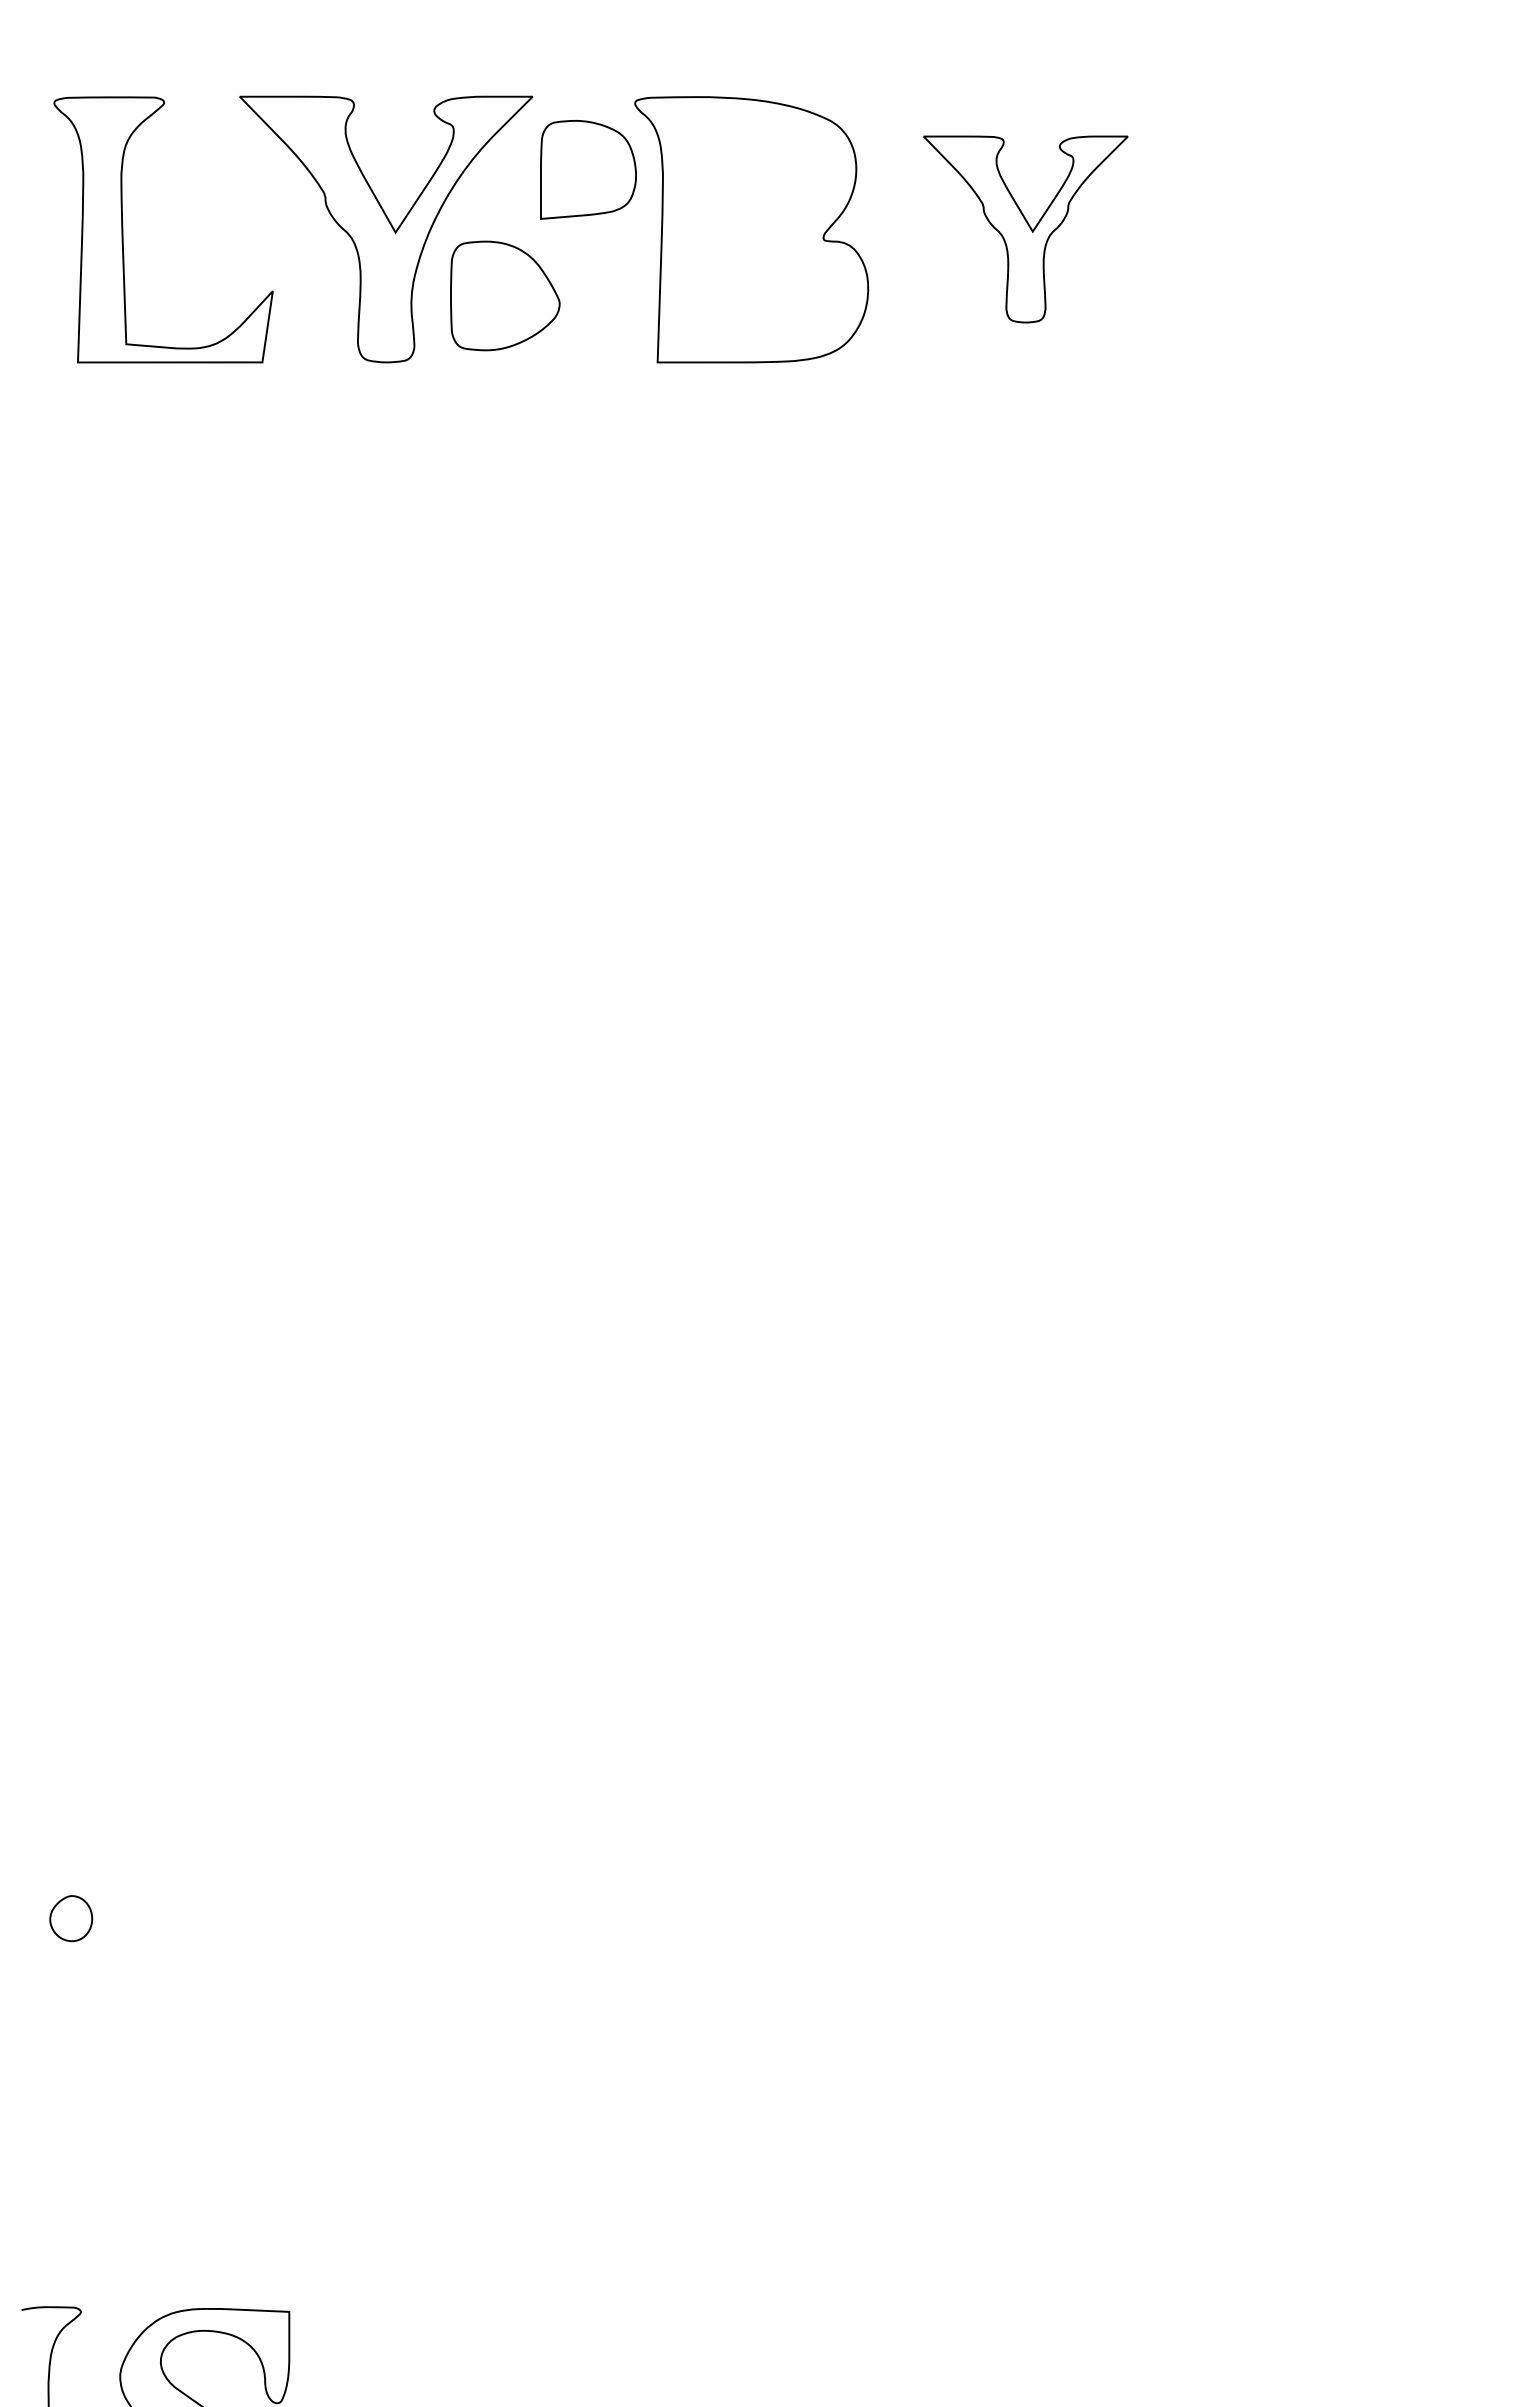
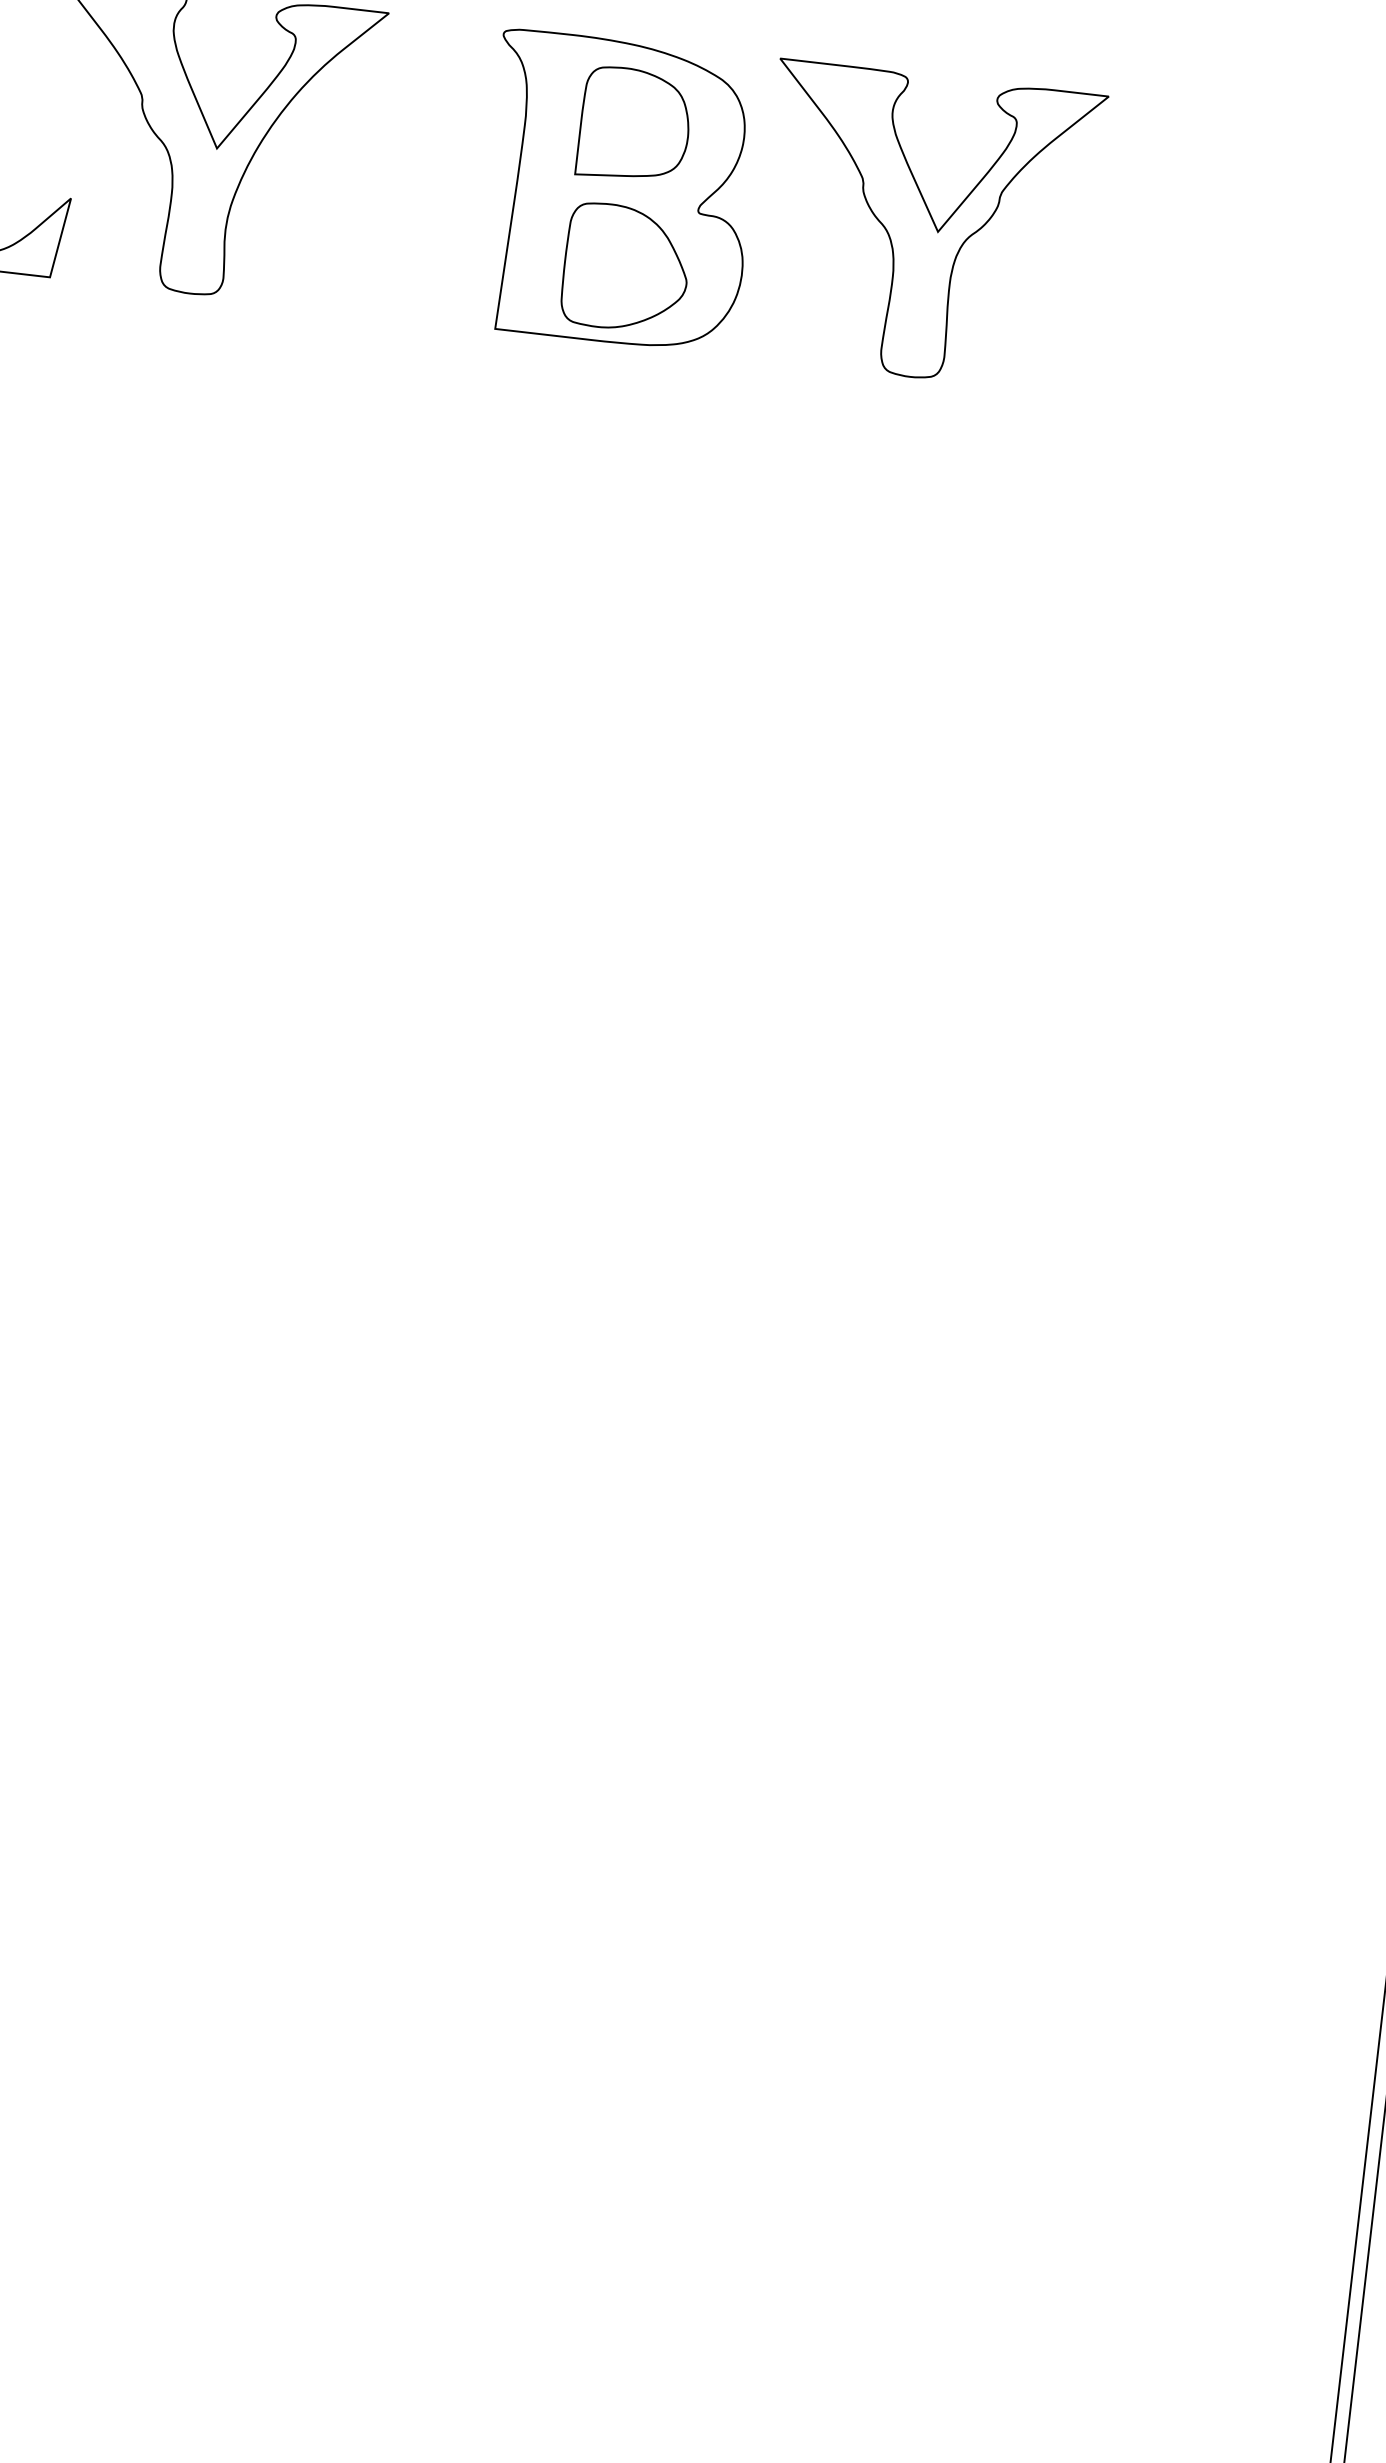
part: (588, 169) -> (635, 124), moved
part: (1025, 229) -> (926, 227), size x1.43
part: (505, 295) -> (626, 267), moved

